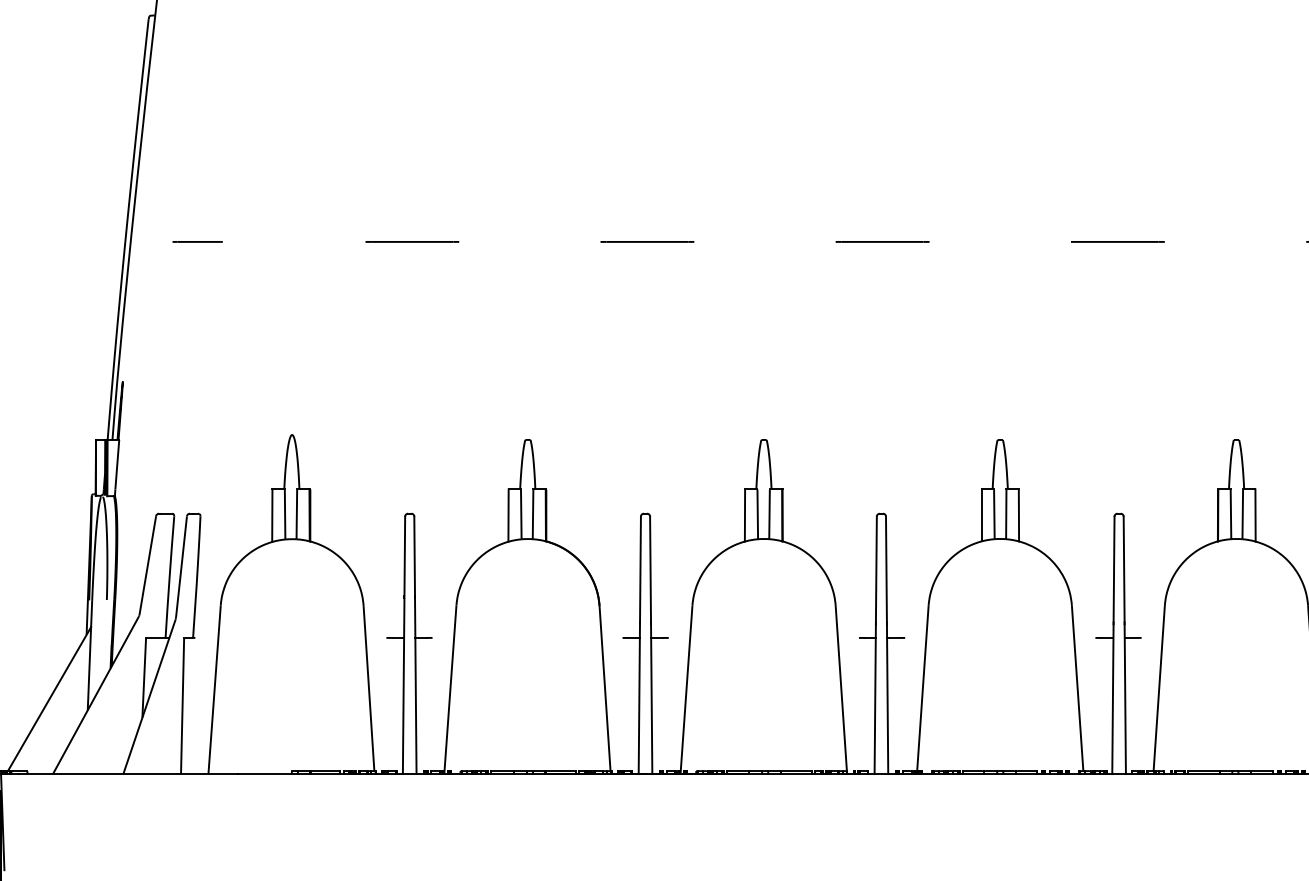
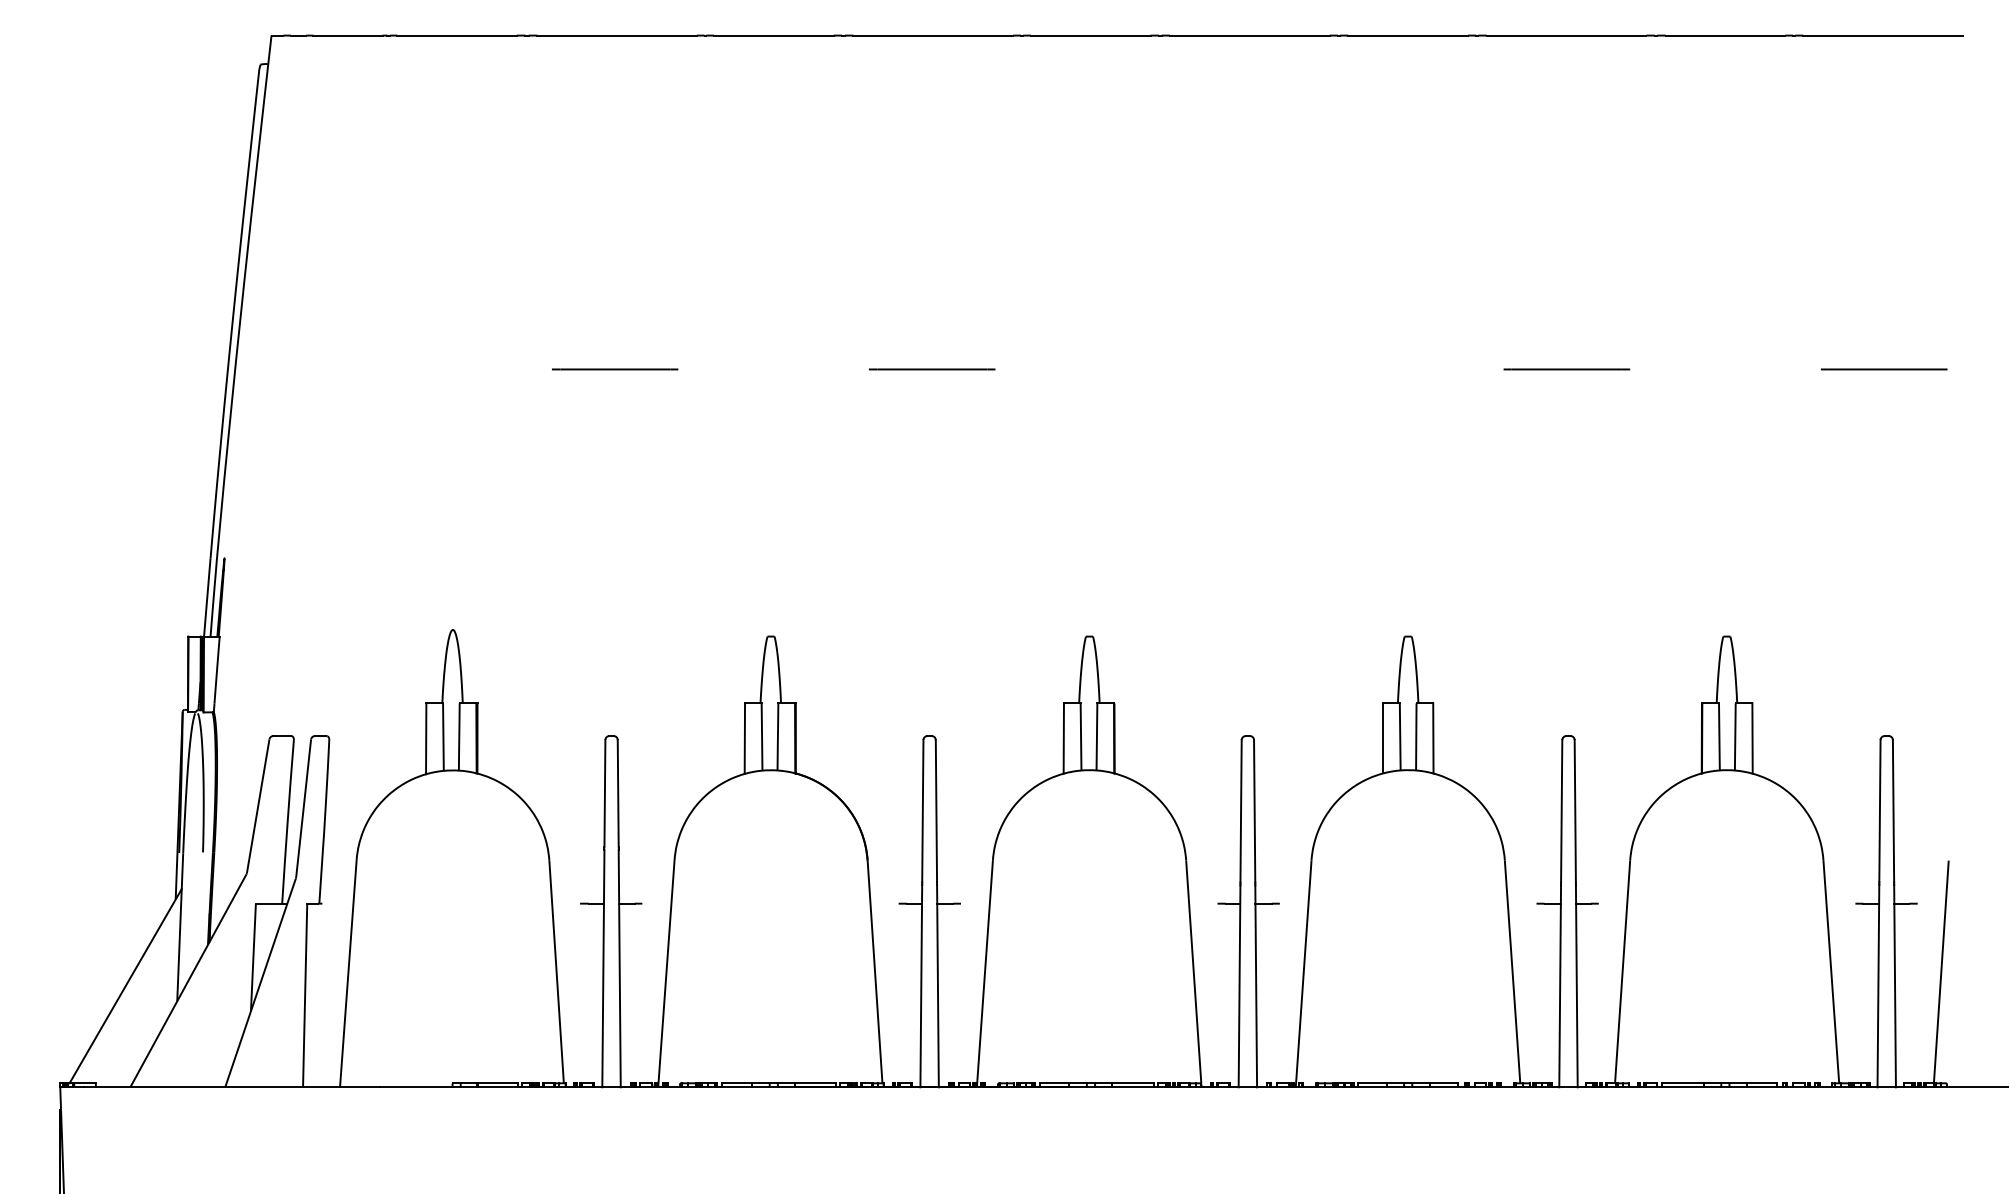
line: (197, 241) -> (325, 369), removed
line: (882, 241) -> (1249, 369), removed

